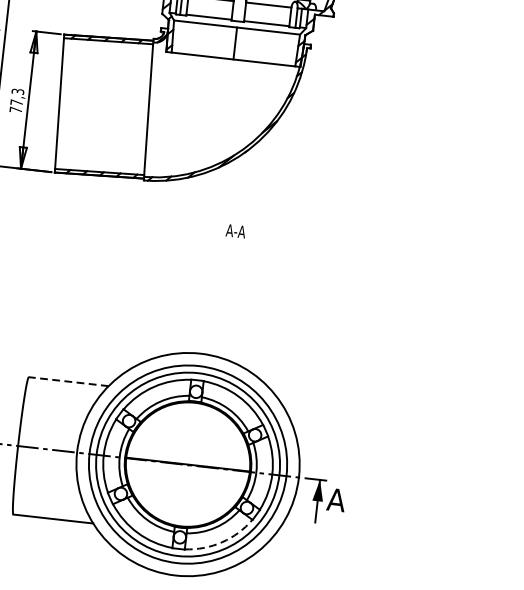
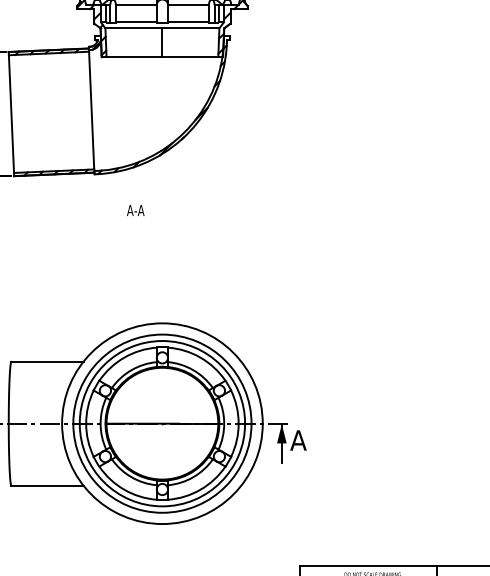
text: (235, 231) -> (135, 210), moved
line: (68, 381) -> (47, 361), dashed -> solid
arc: (221, 542) -> (200, 489), dashed -> solid

